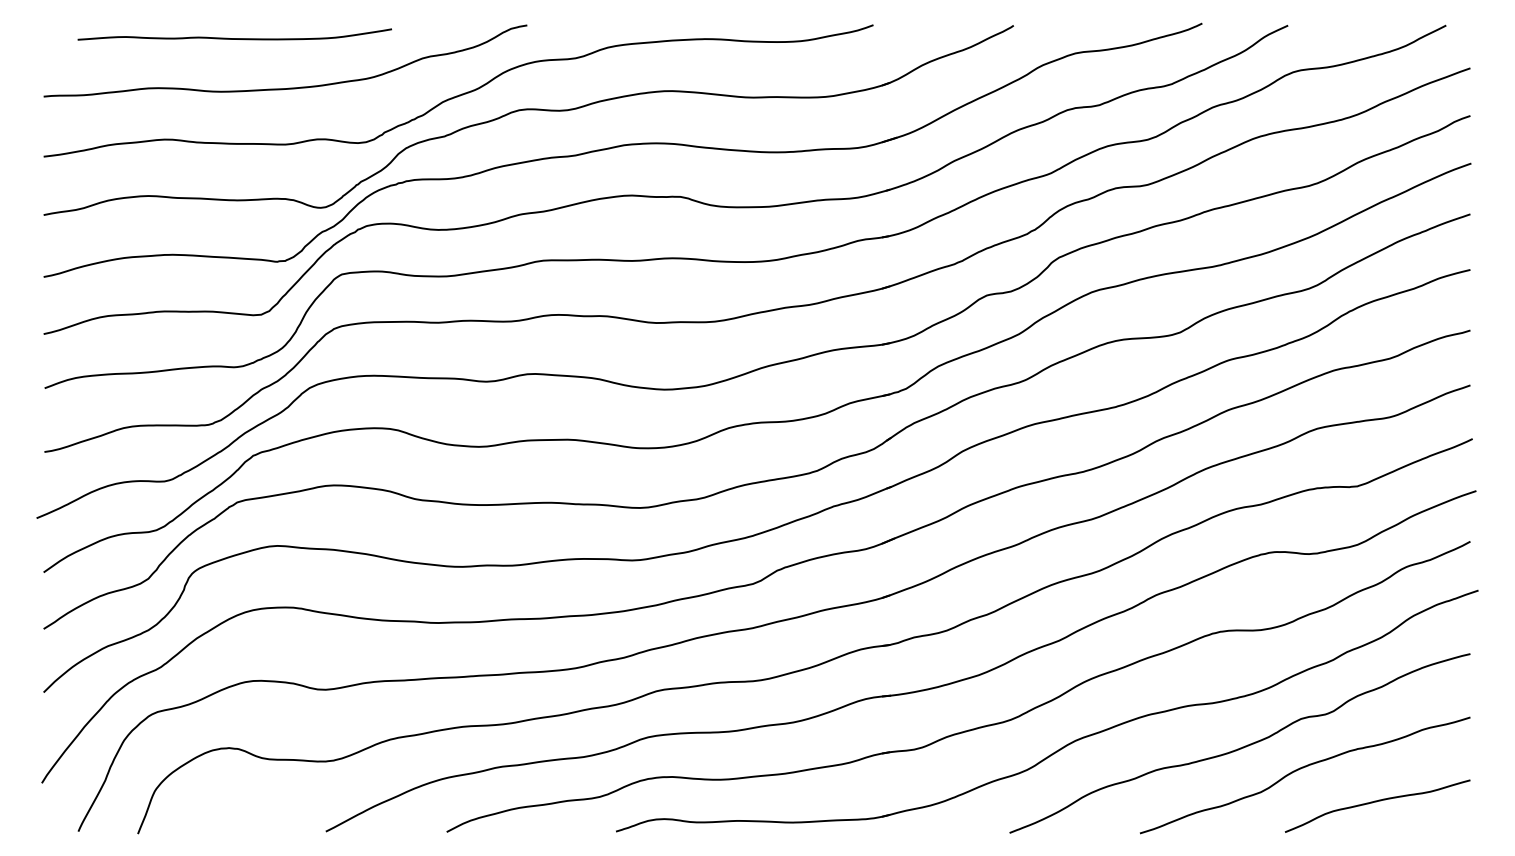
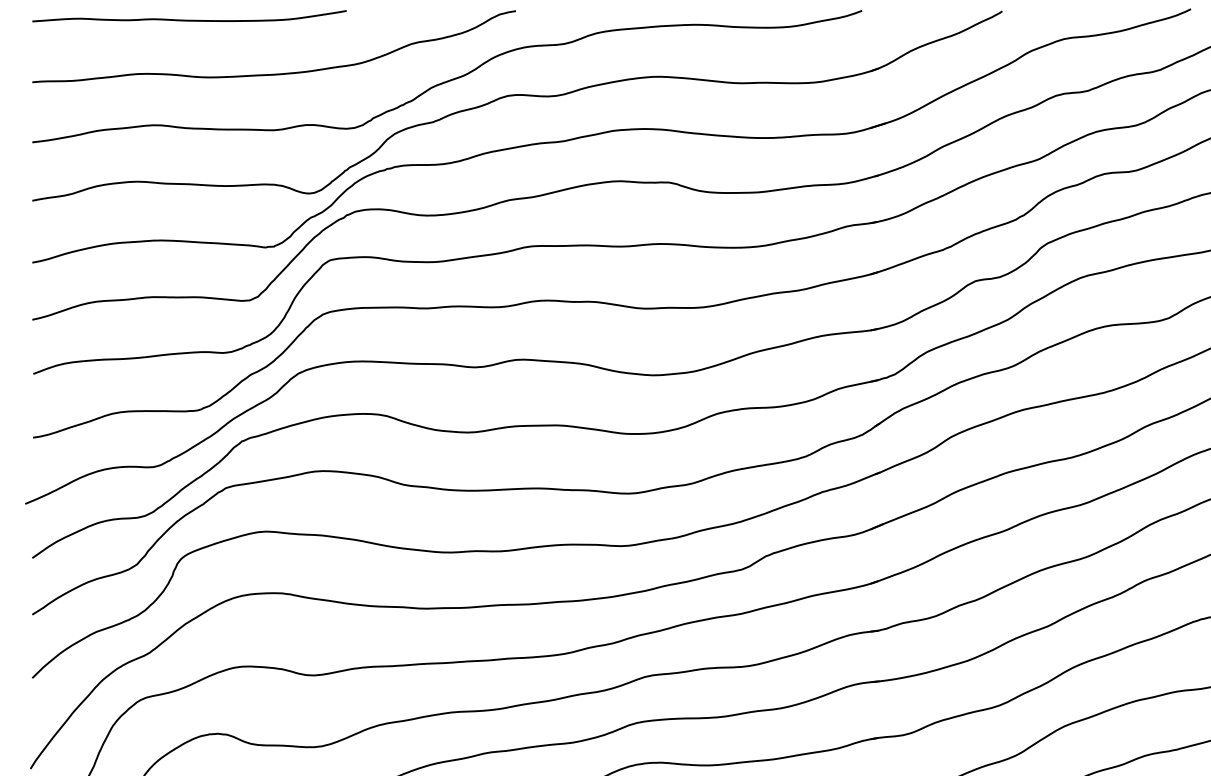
curve: (234, 38) -> (189, 20), moved

